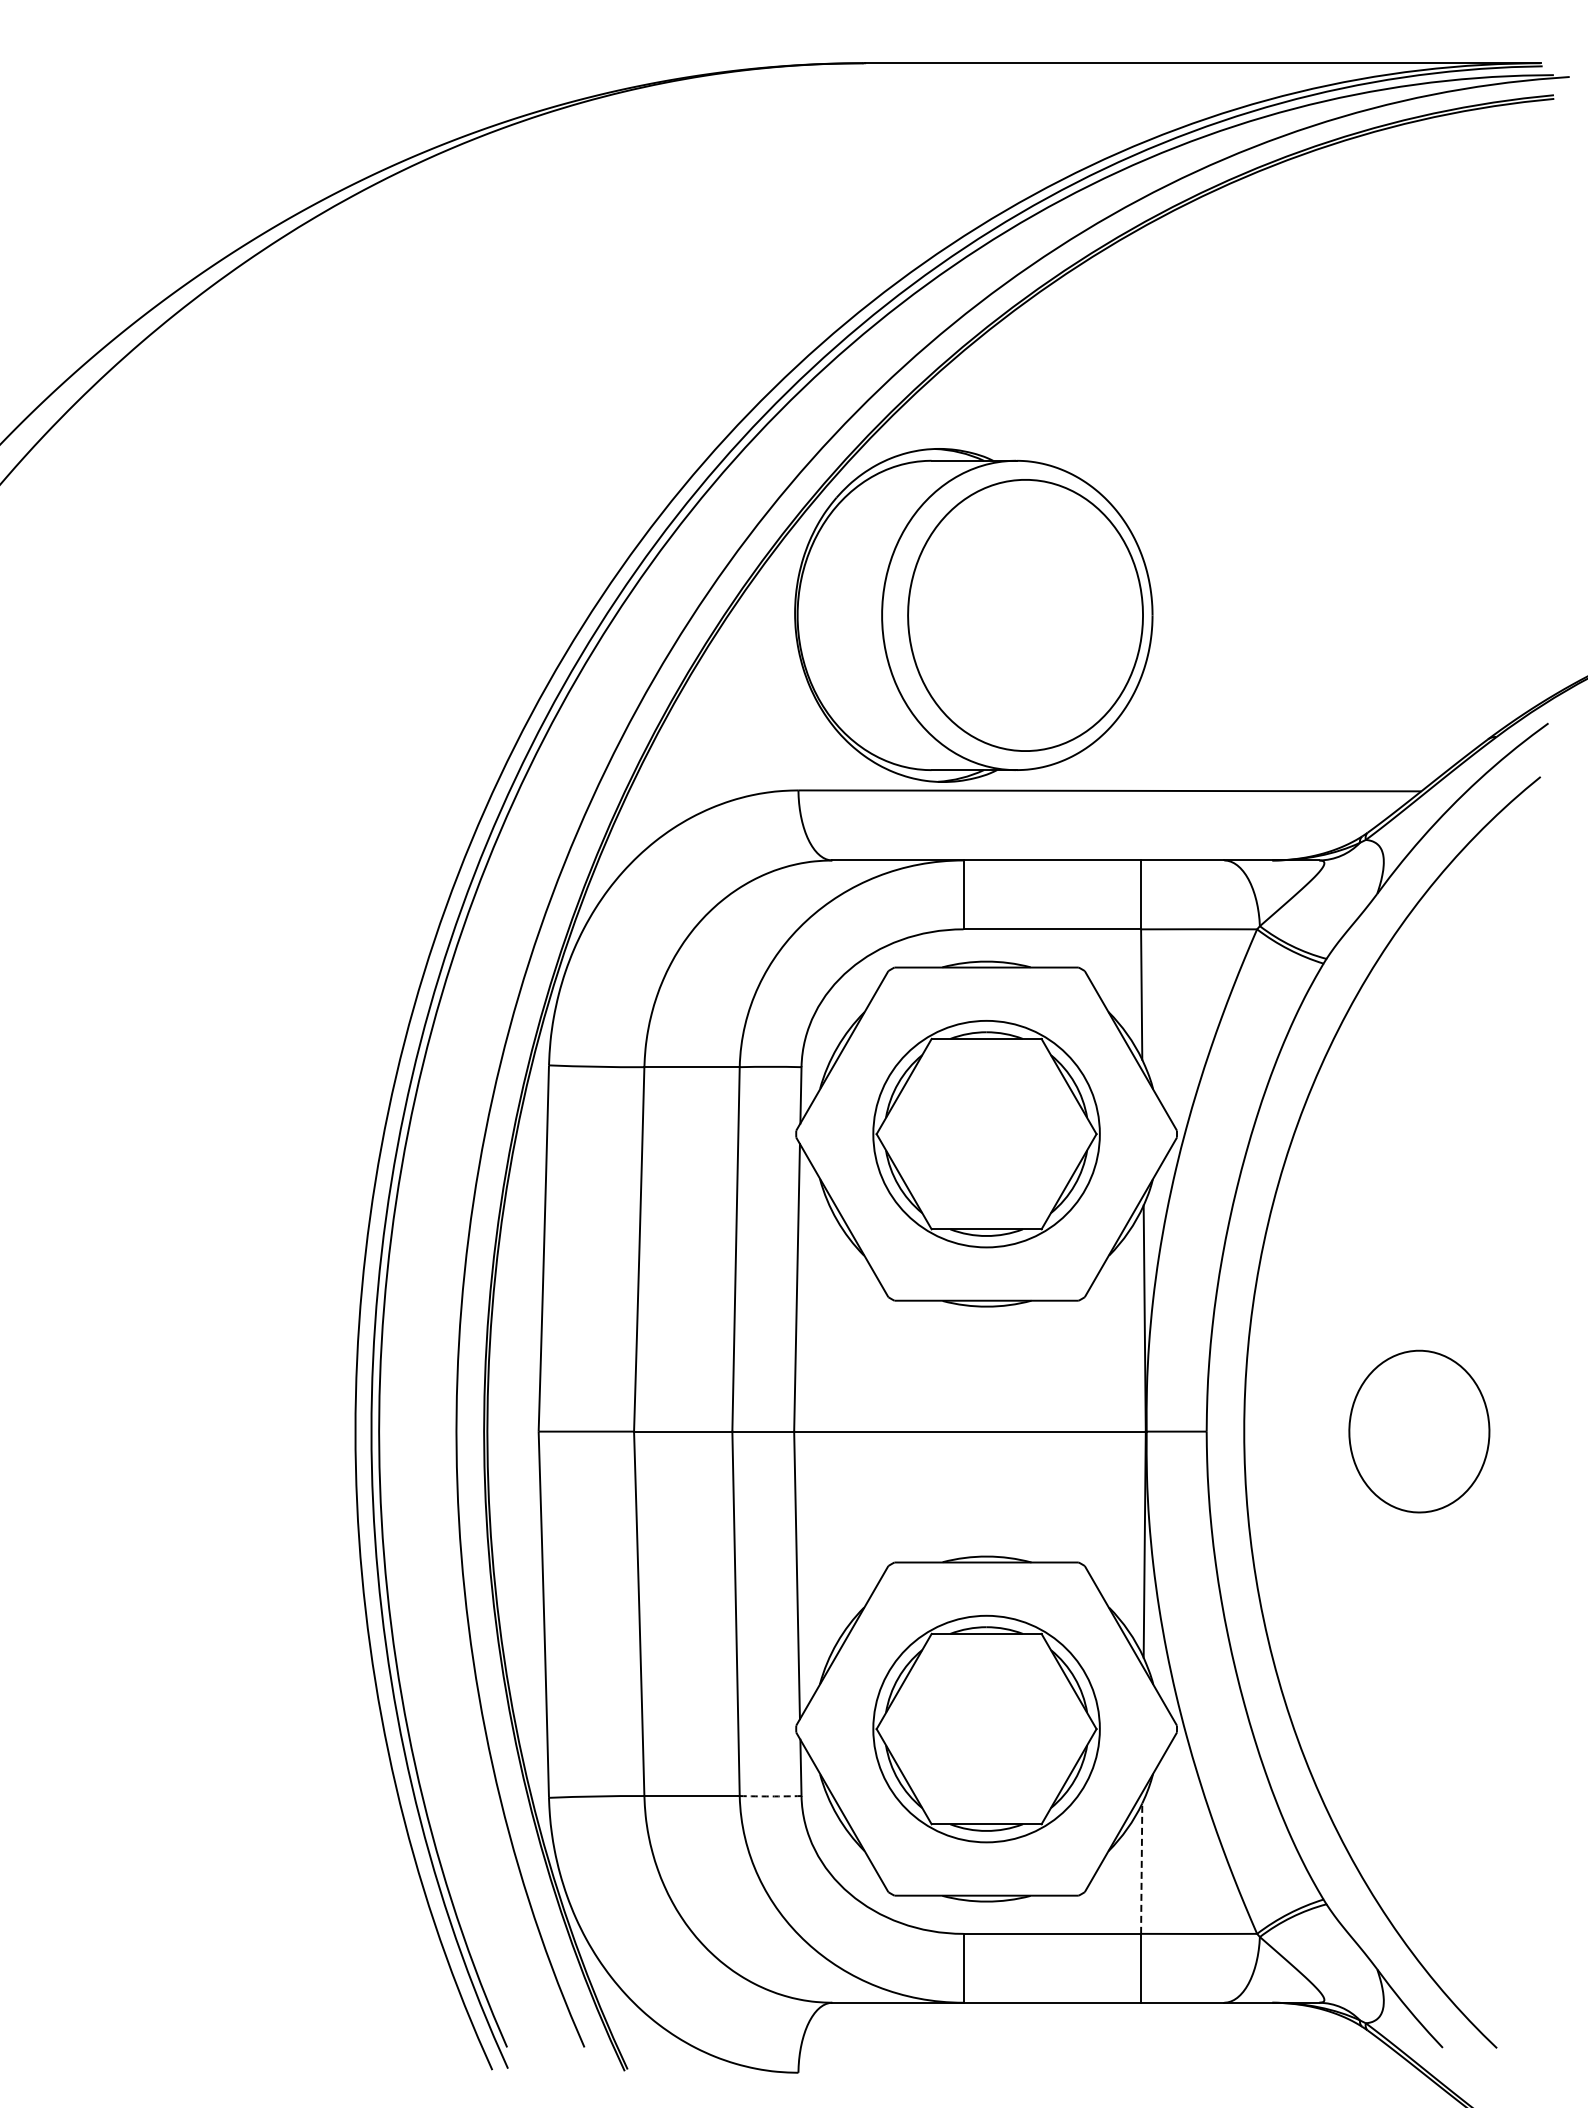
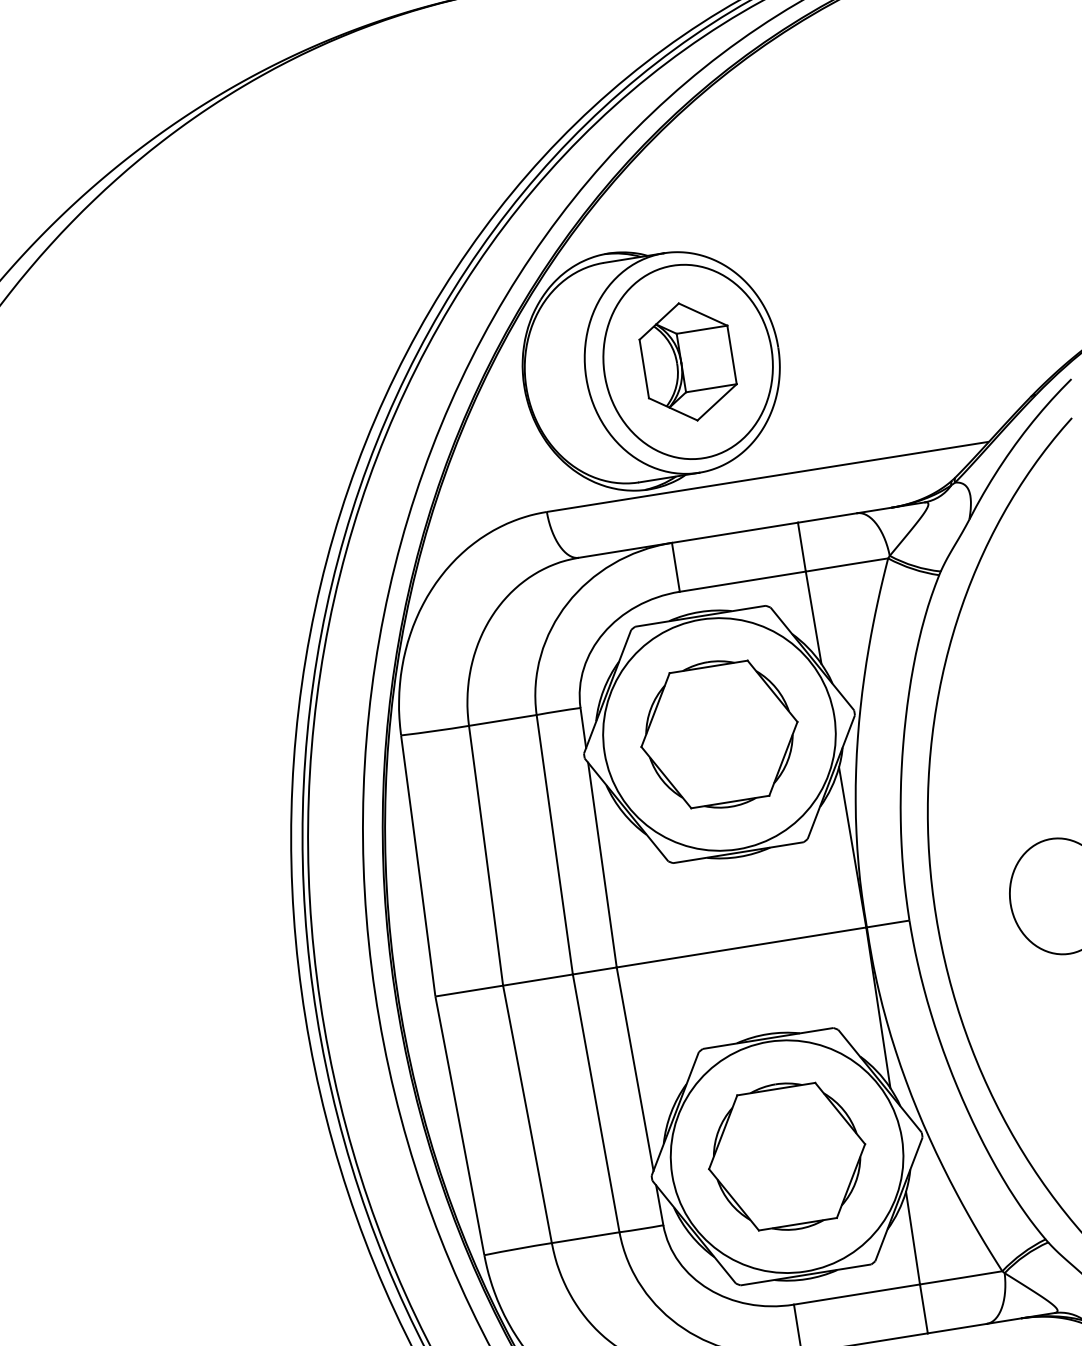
part: (1025, 614) -> (688, 361), added
circle: (986, 1133) -> (719, 734), size x1.43
circle: (986, 1728) -> (786, 1156), size x1.43
arc: (770, 1796) -> (641, 1229), dashed -> solid
line: (1141, 1868) -> (912, 1238), dashed -> solid

